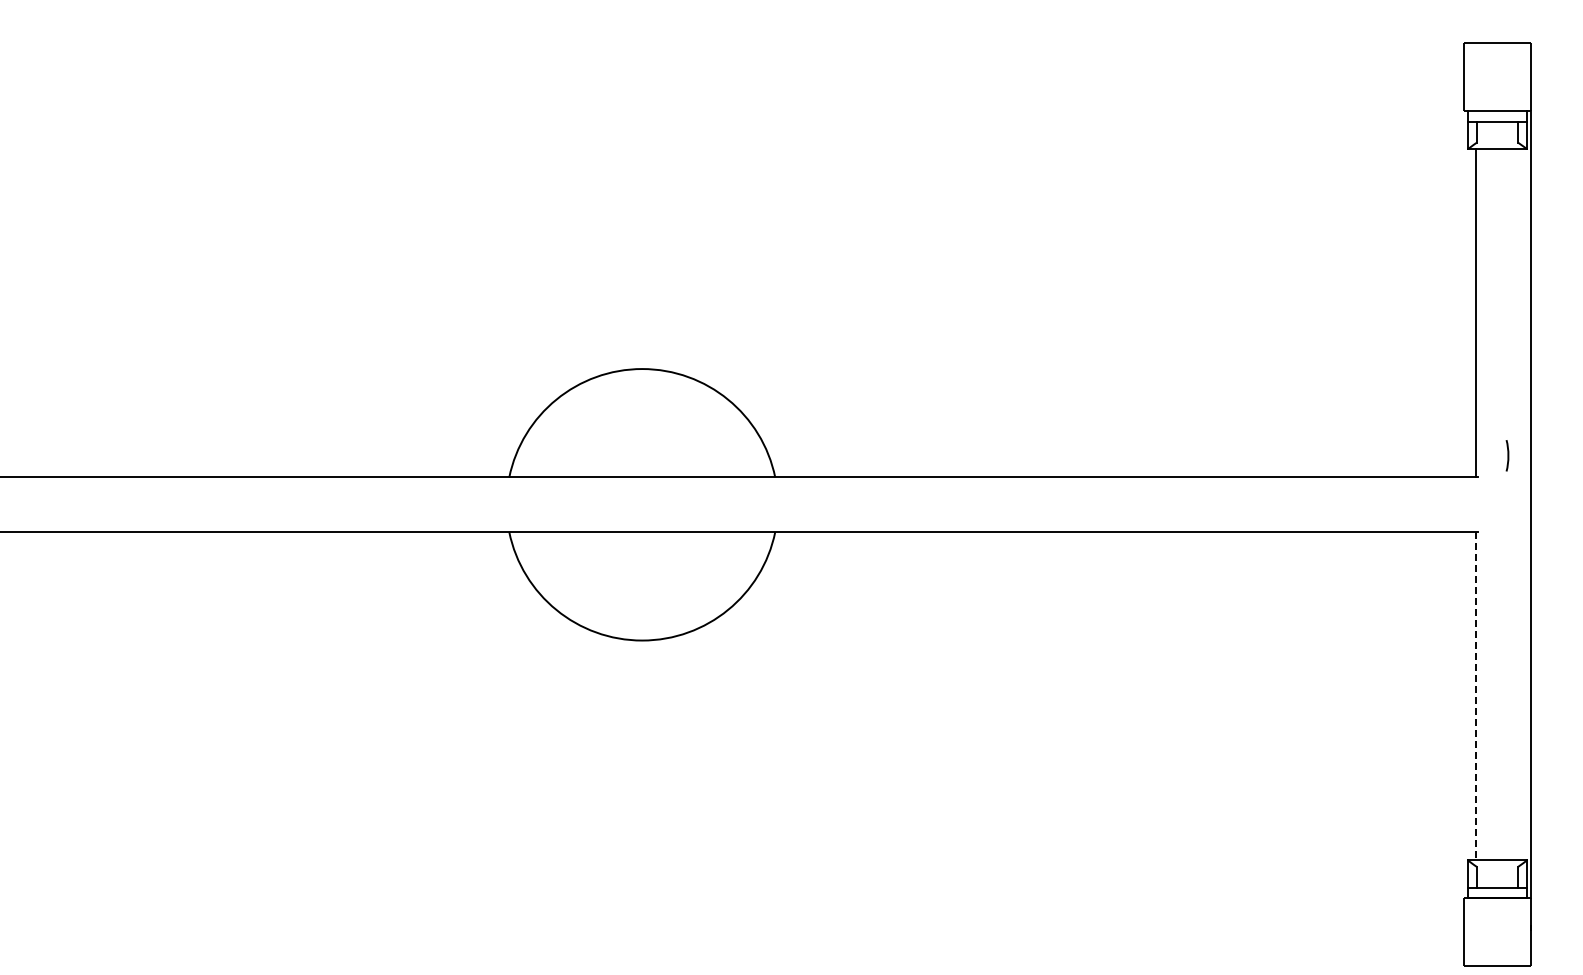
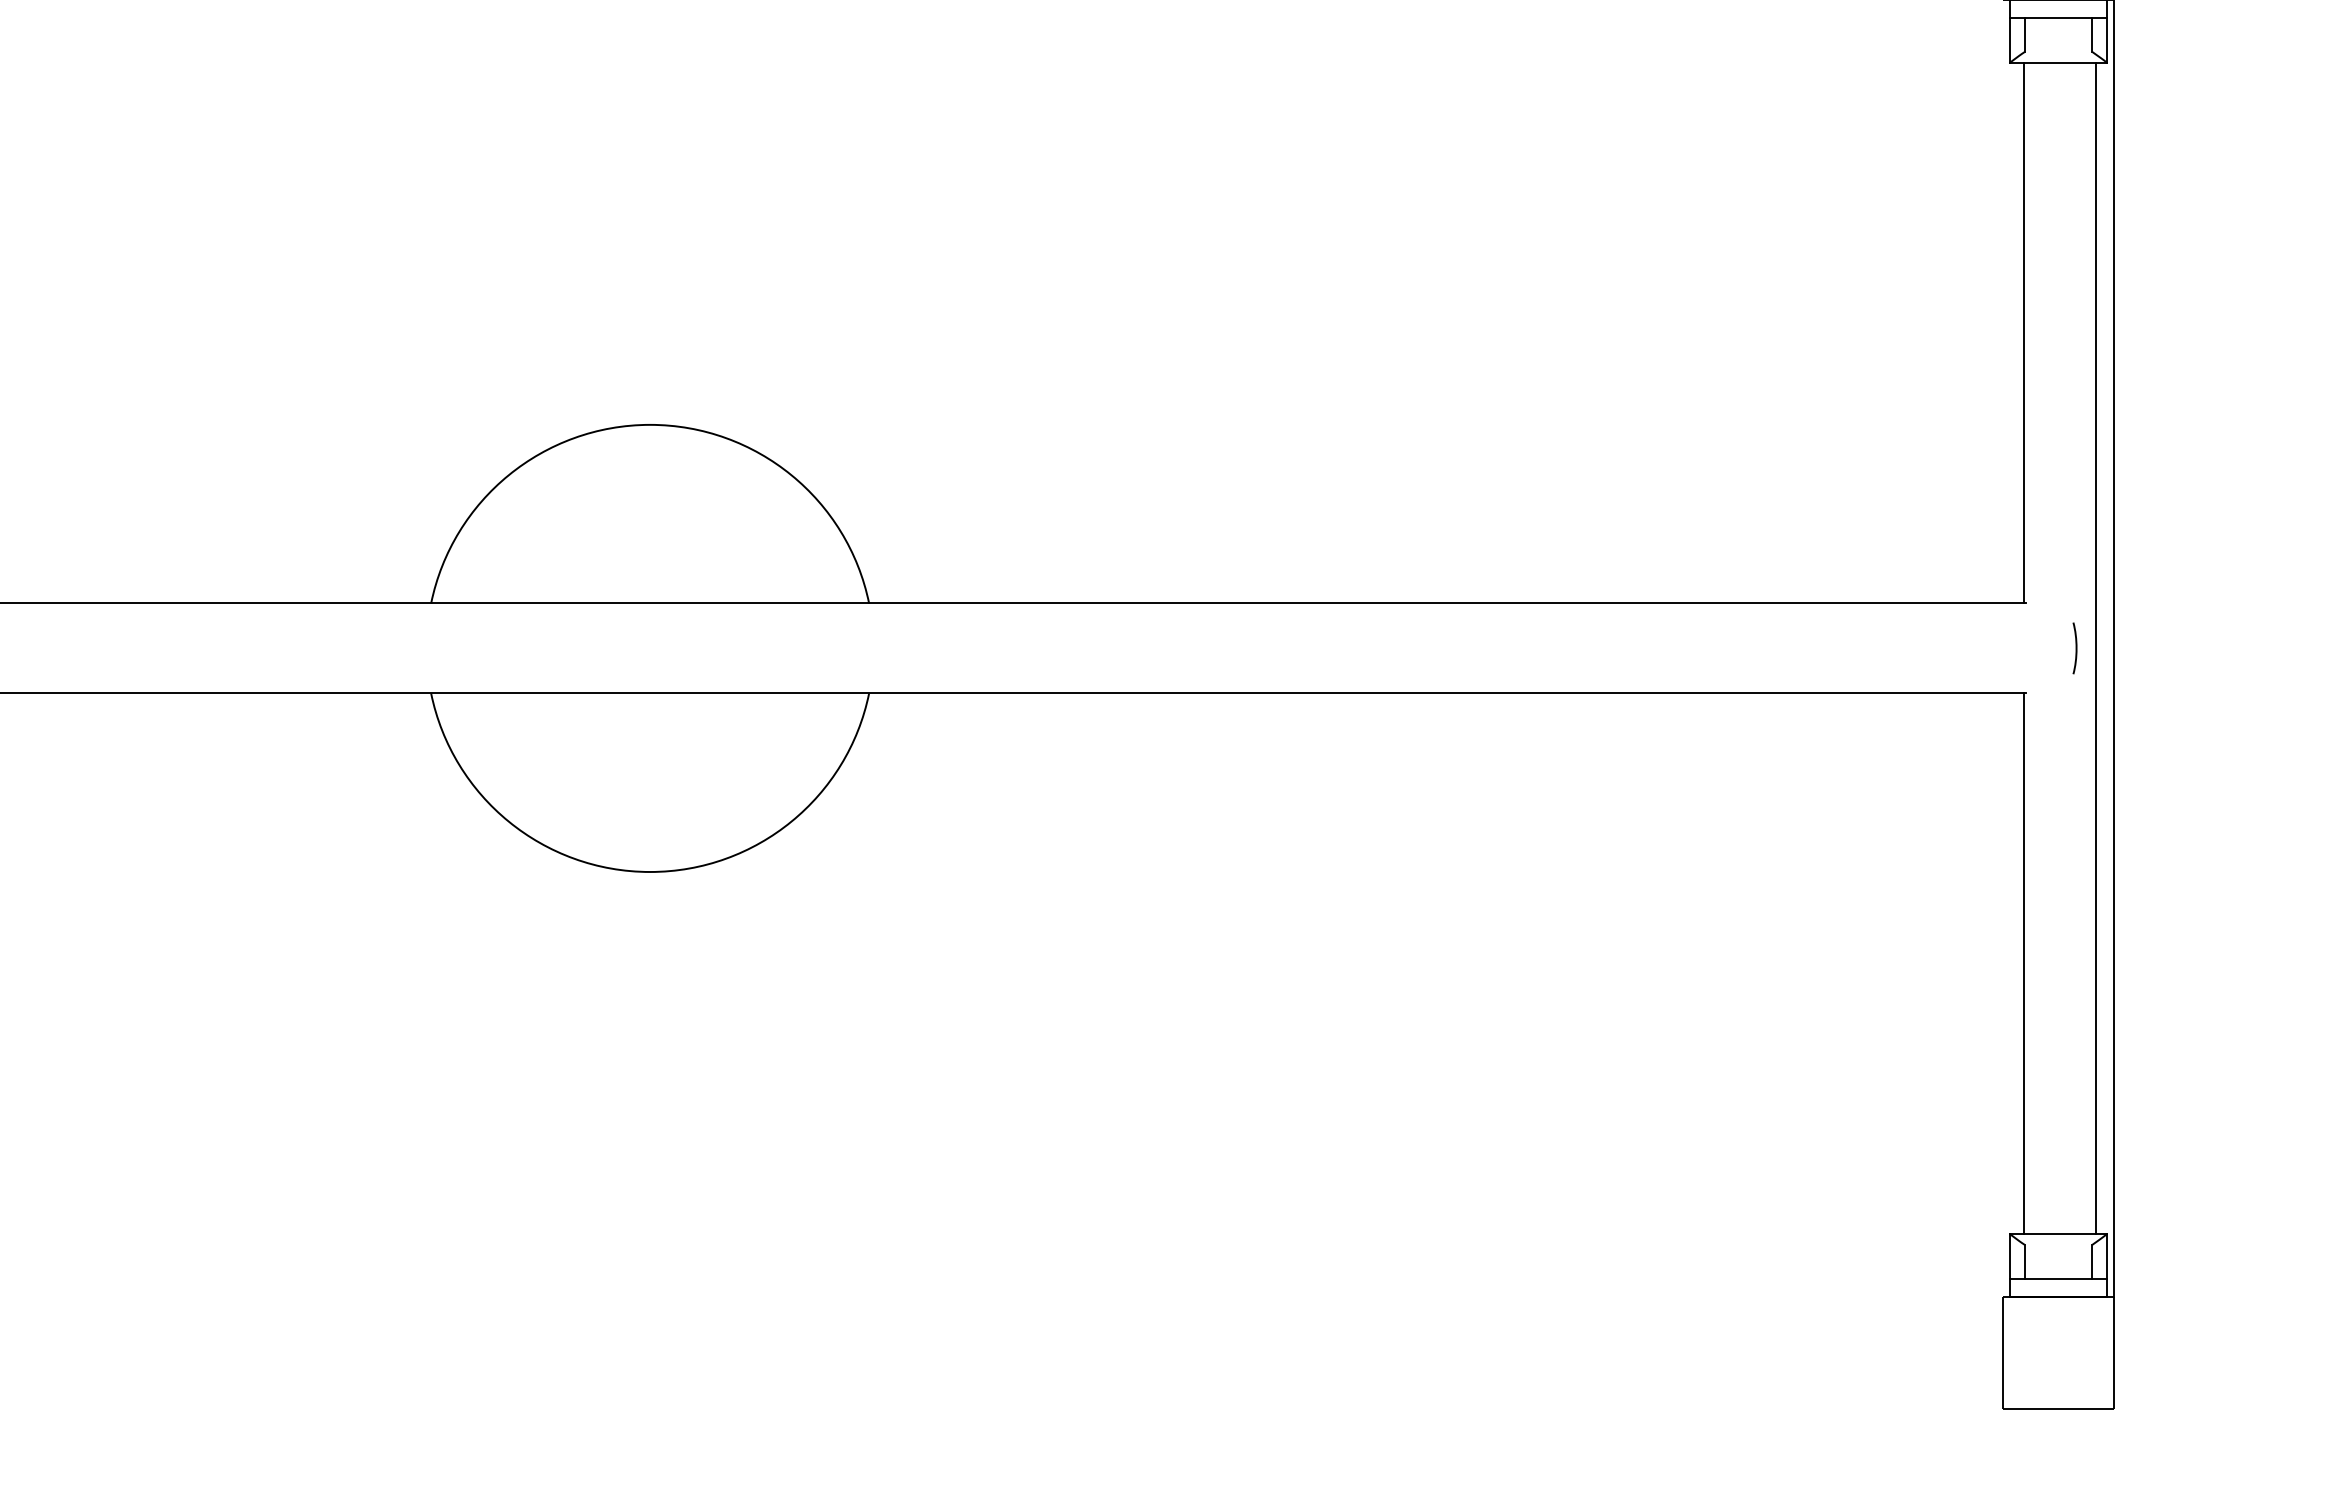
curve: (1507, 455) -> (2074, 647), moved
line: (1519, 504) -> (2094, 647), added
line: (1476, 696) -> (2023, 964), dashed -> solid

